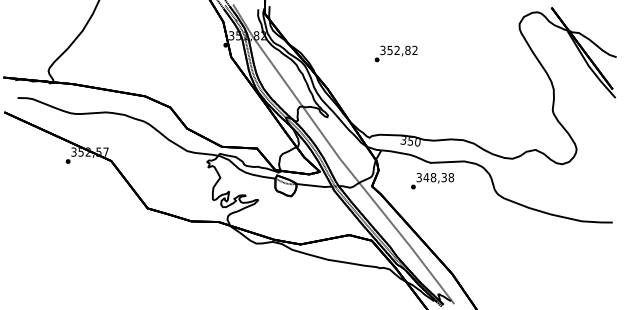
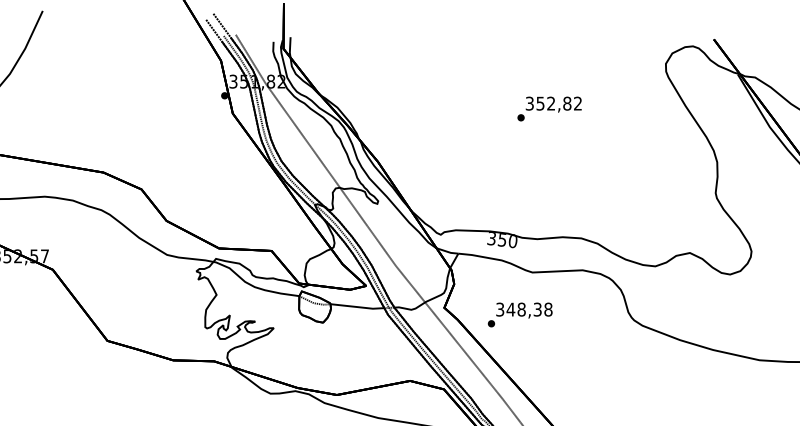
text: (395, 53) -> (548, 108), moved
text: (432, 181) -> (520, 315), moved

